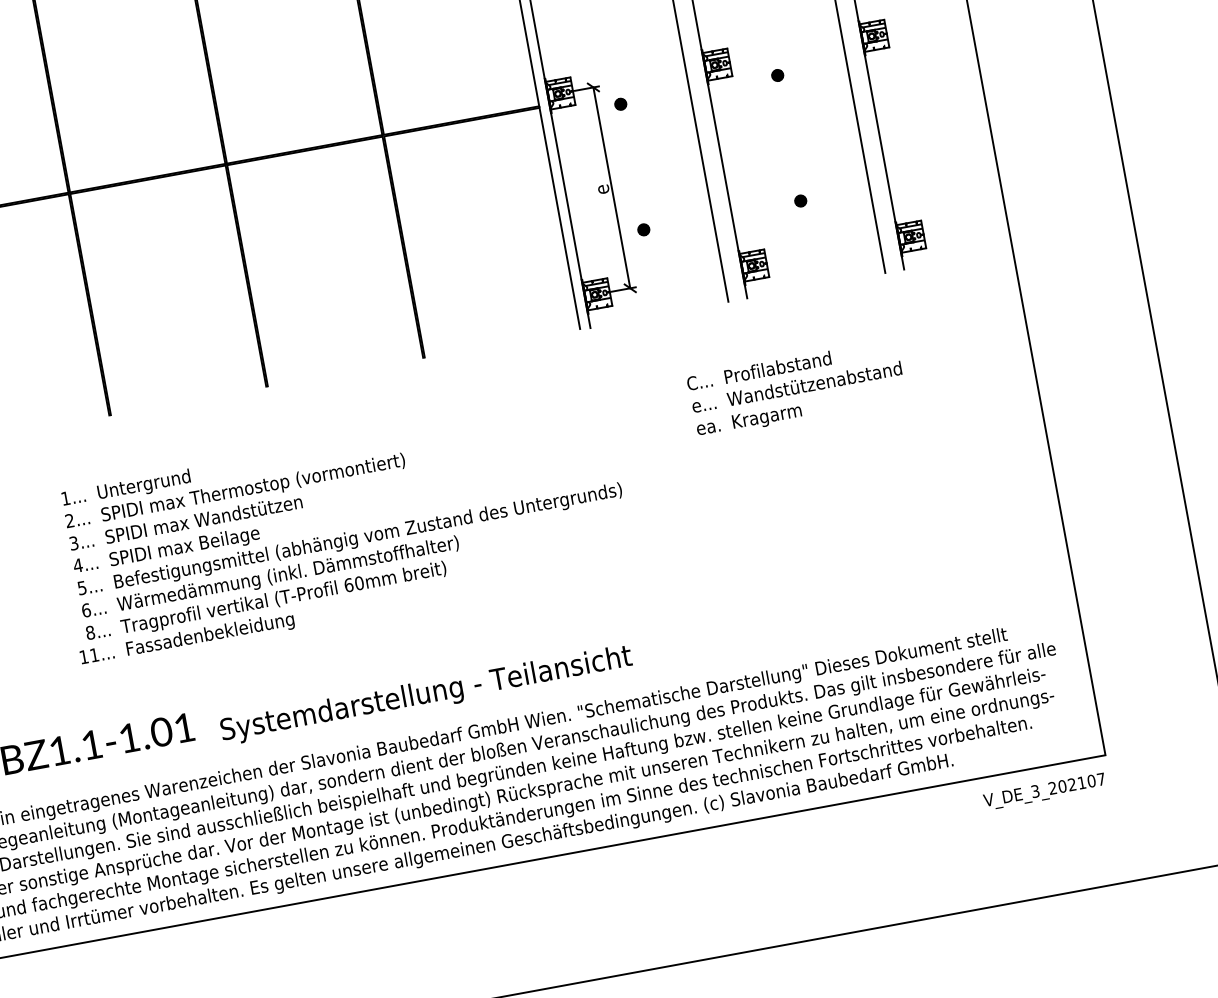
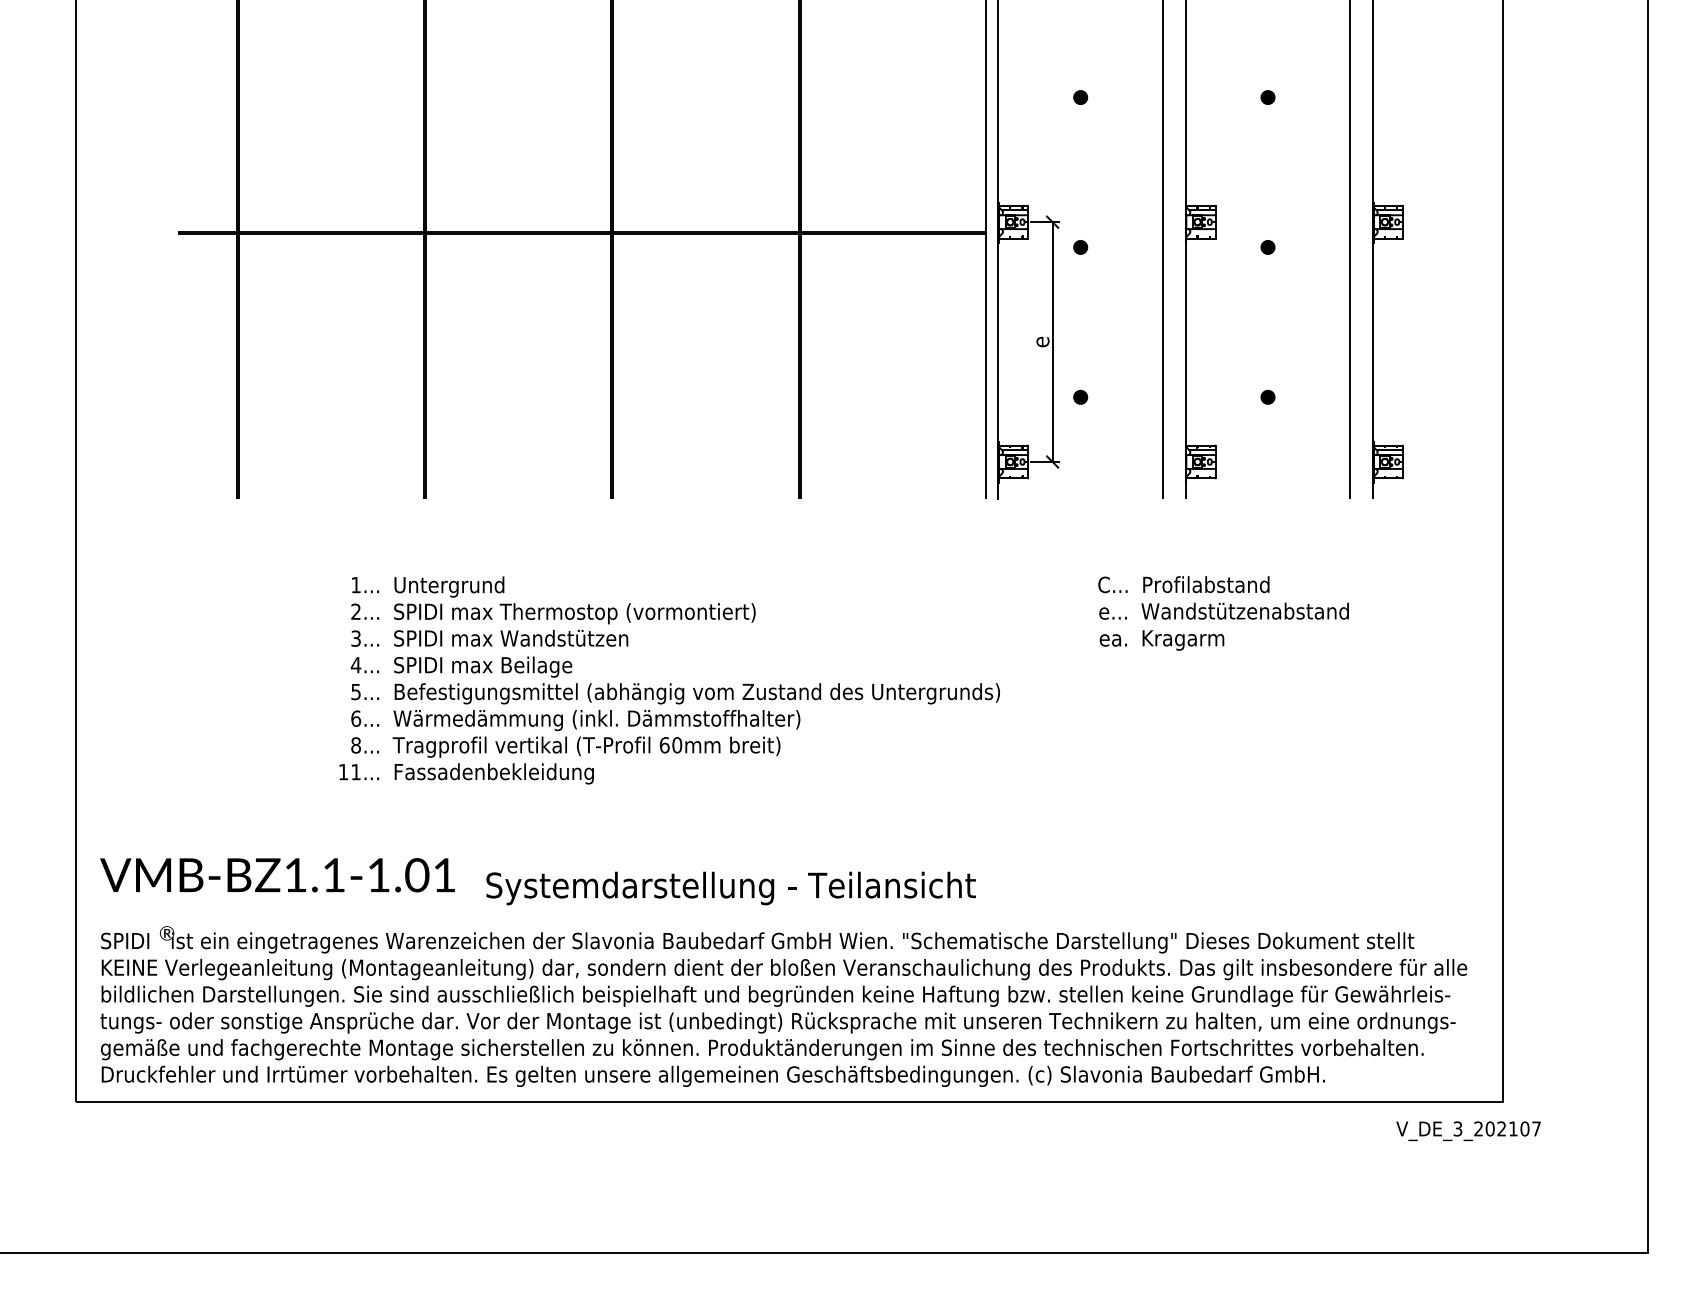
text: (1044, 791) -> (1468, 1131), moved

